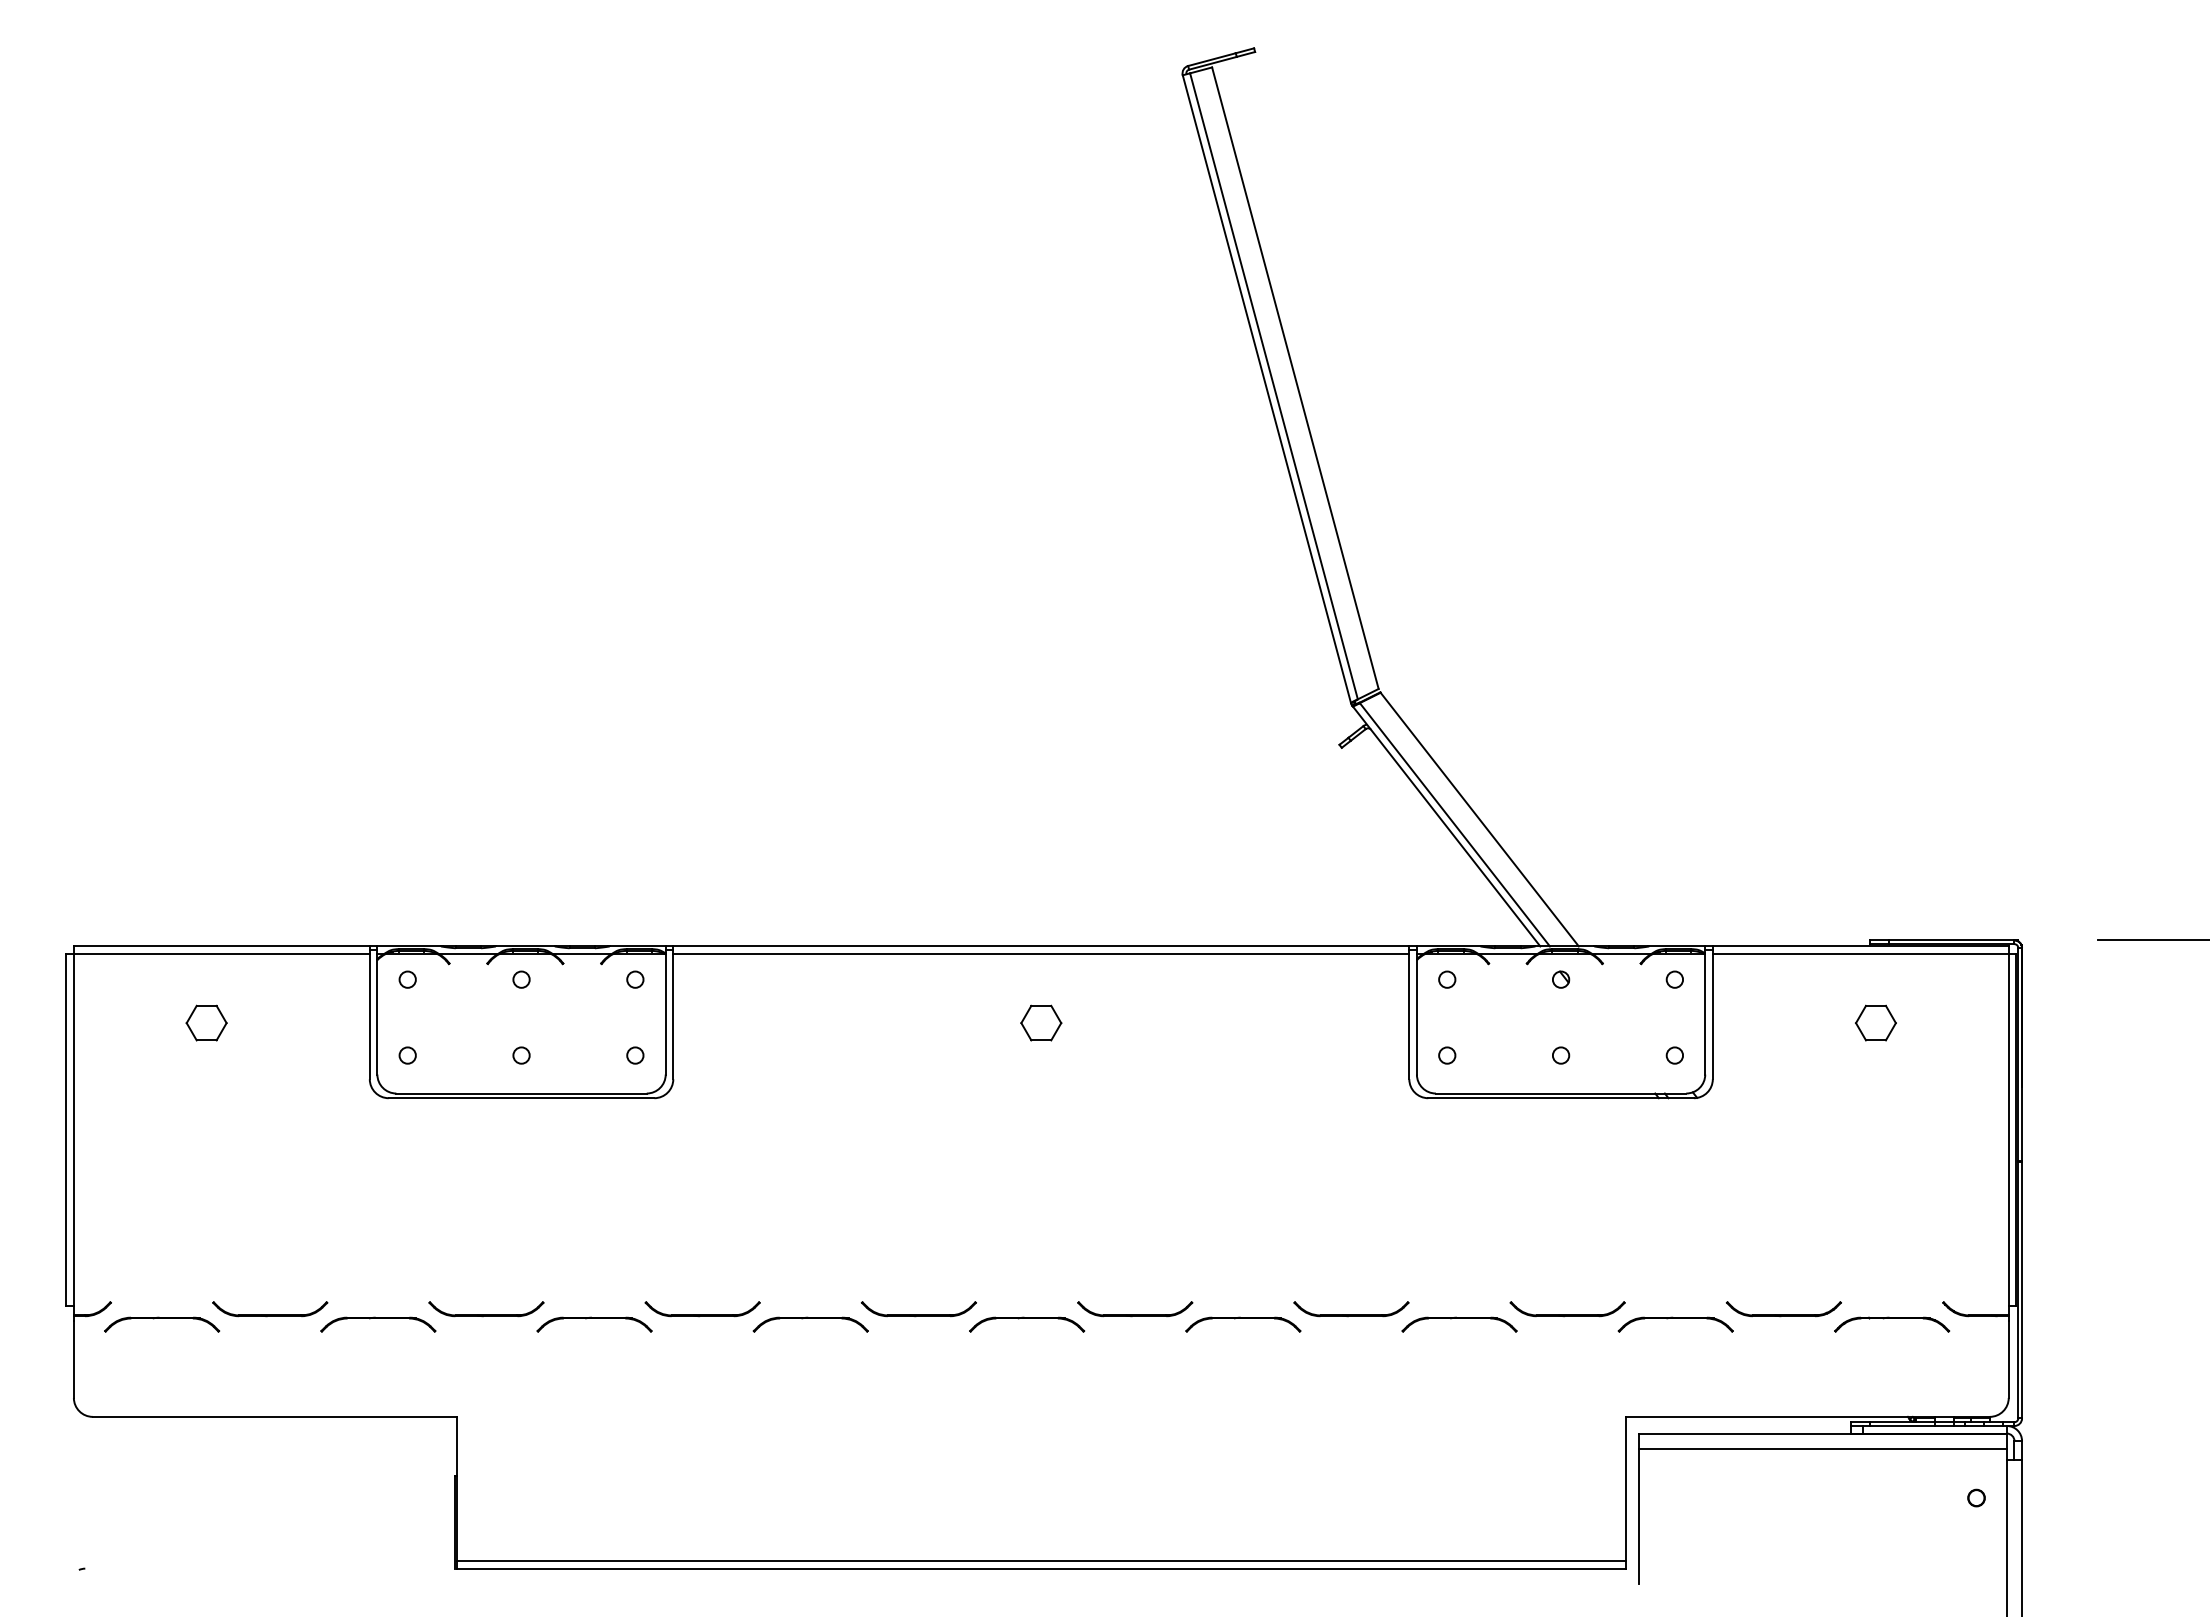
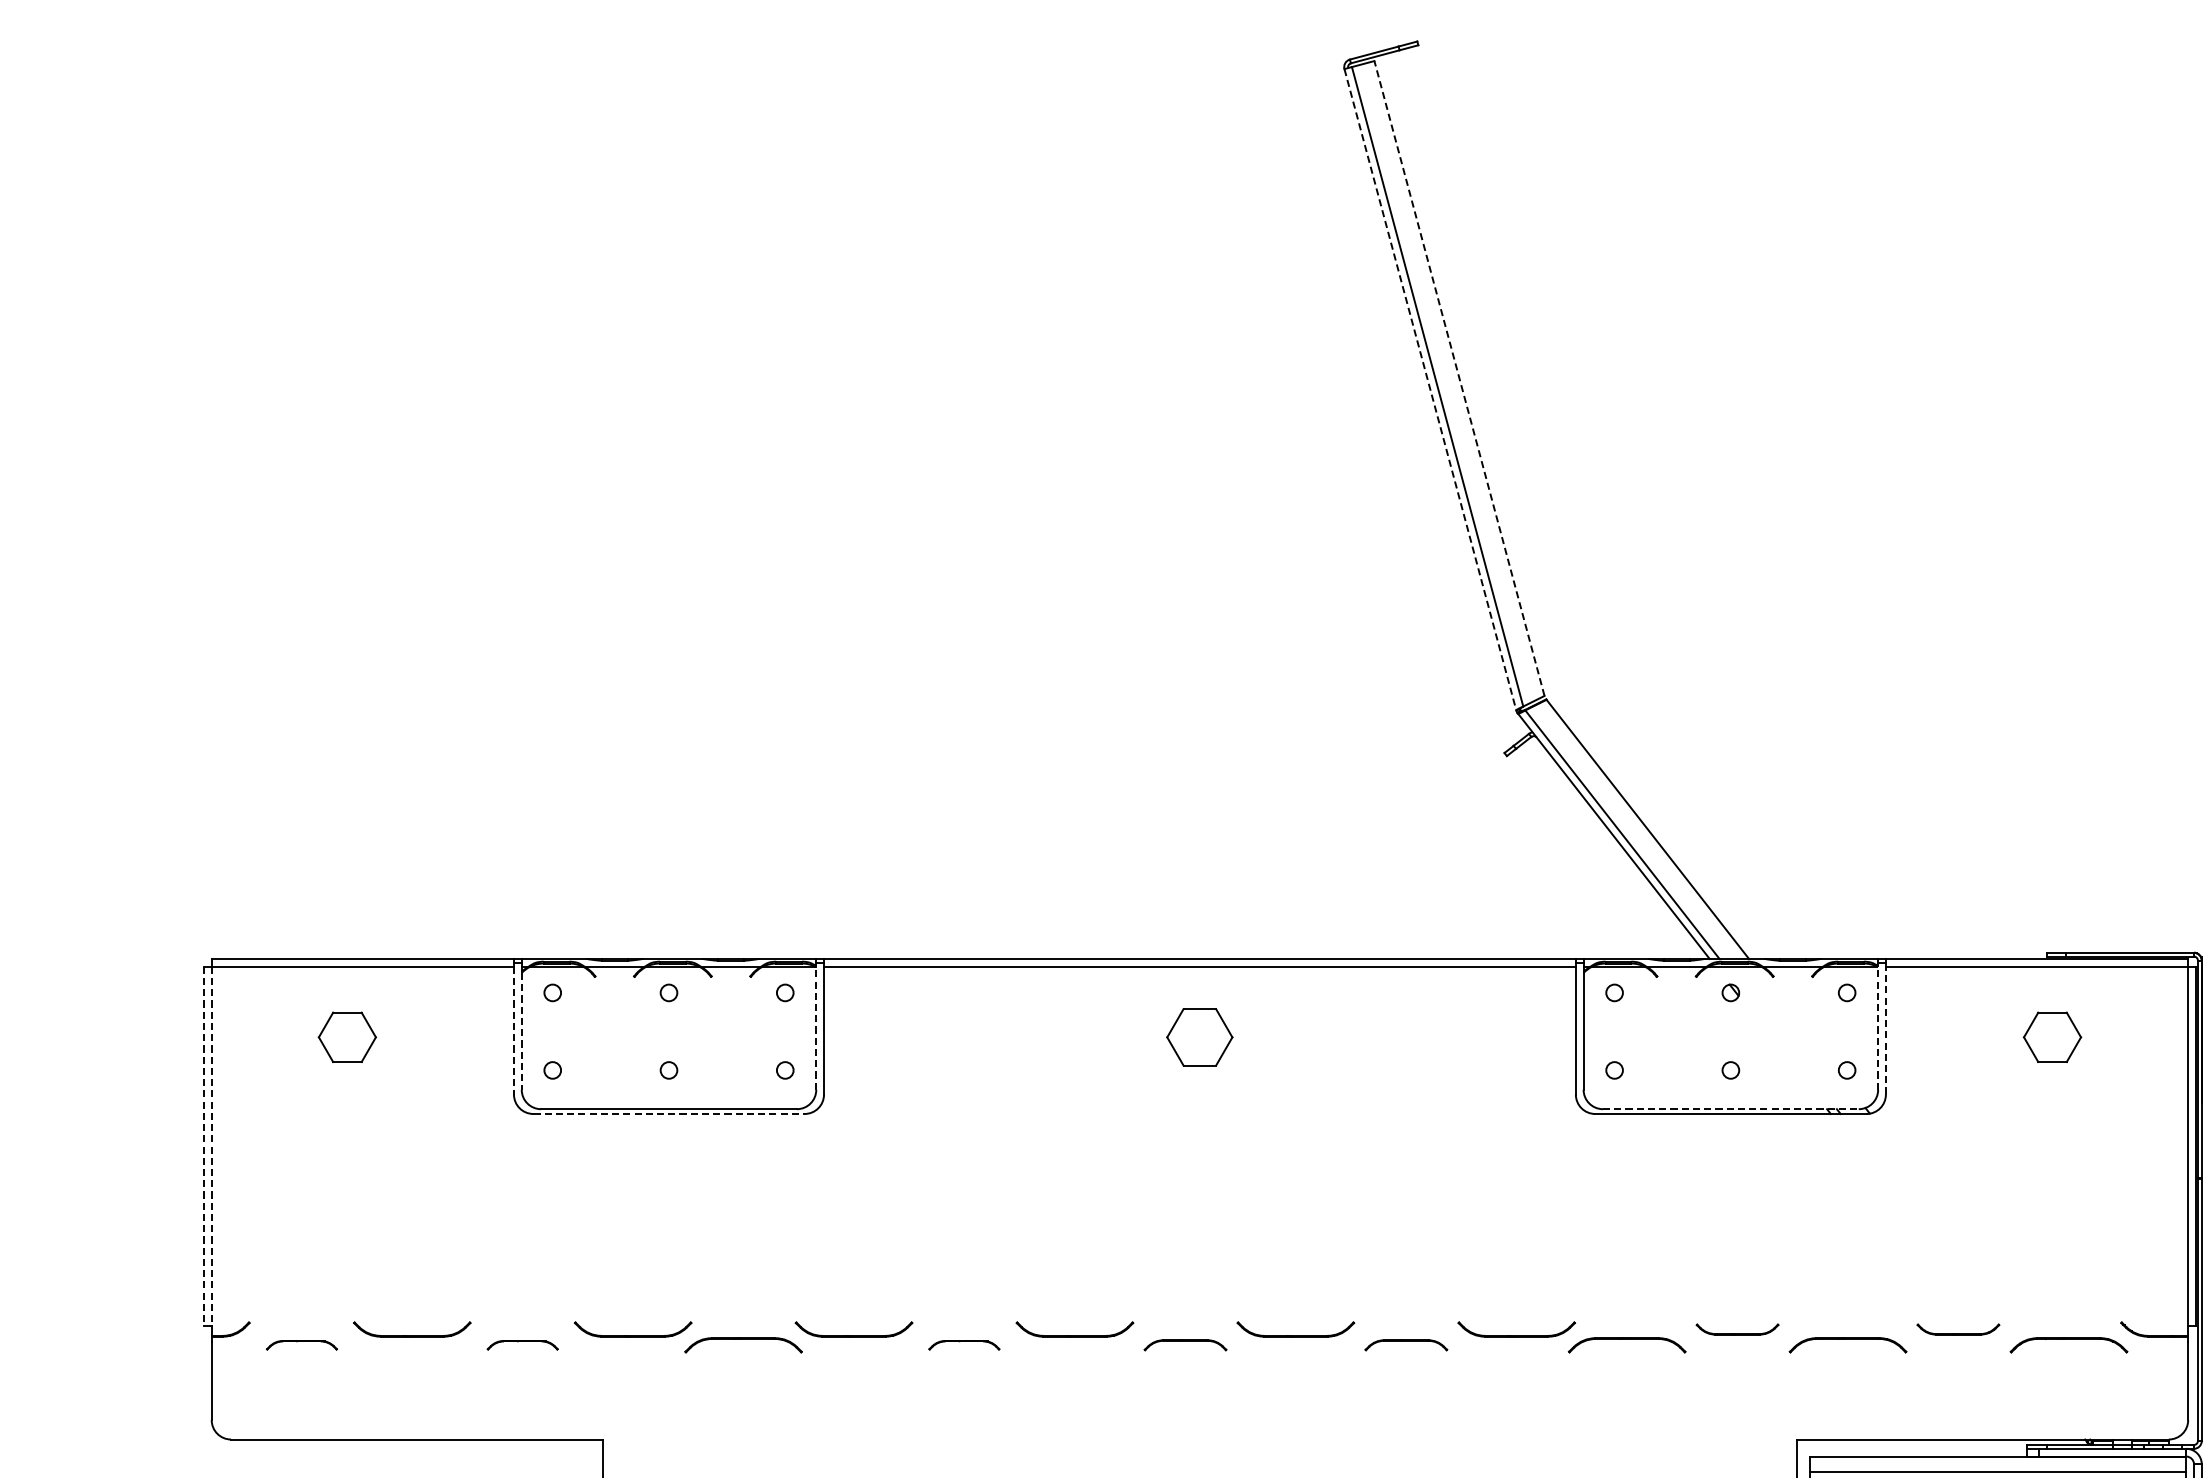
line: (1295, 378) -> (1459, 378), solid -> dashed
line: (1267, 389) -> (1430, 390), solid -> dashed
line: (665, 1013) -> (816, 1027), solid -> dashed
line: (1705, 1013) -> (1878, 1027), solid -> dashed
line: (369, 1016) -> (513, 1030), solid -> dashed
line: (1712, 1016) -> (1885, 1030), solid -> dashed
line: (377, 1017) -> (521, 1031), solid -> dashed
part: (206, 1022) -> (347, 1036), size x1.4
part: (1041, 1022) -> (1200, 1036), size x1.6
part: (1875, 1022) -> (2052, 1036), size x1.4
line: (1561, 1093) -> (1731, 1109), solid -> dashed
line: (521, 1098) -> (668, 1114), solid -> dashed
line: (66, 1130) -> (204, 1146), solid -> dashed
line: (73, 1130) -> (211, 1146), solid -> dashed
part: (1567, 1309) -> (1737, 1329), size x0.7
part: (1783, 1309) -> (1958, 1329), size x0.7
part: (162, 1324) -> (302, 1345), size x0.6
part: (378, 1324) -> (522, 1345), size x0.6
part: (810, 1324) -> (964, 1345), size x0.6
part: (1027, 1324) -> (1185, 1345), size x0.7
part: (1243, 1324) -> (1406, 1345), size x0.7

